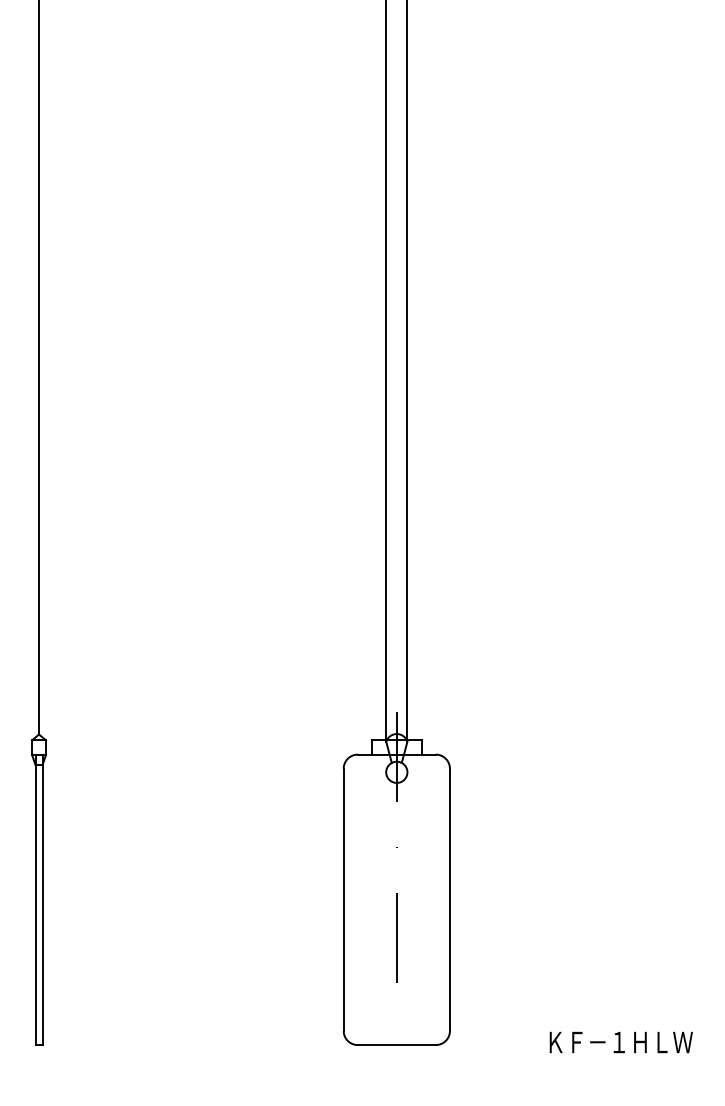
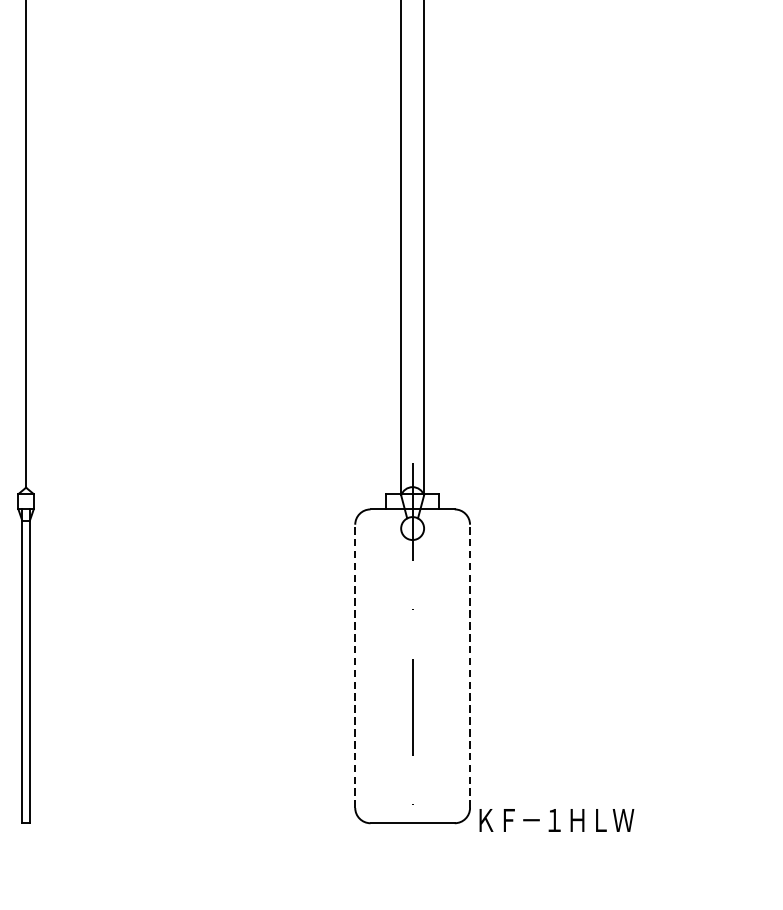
line: (343, 899) -> (355, 665), solid -> dashed
line: (449, 899) -> (469, 665), solid -> dashed
text: (620, 1042) -> (555, 820), moved

